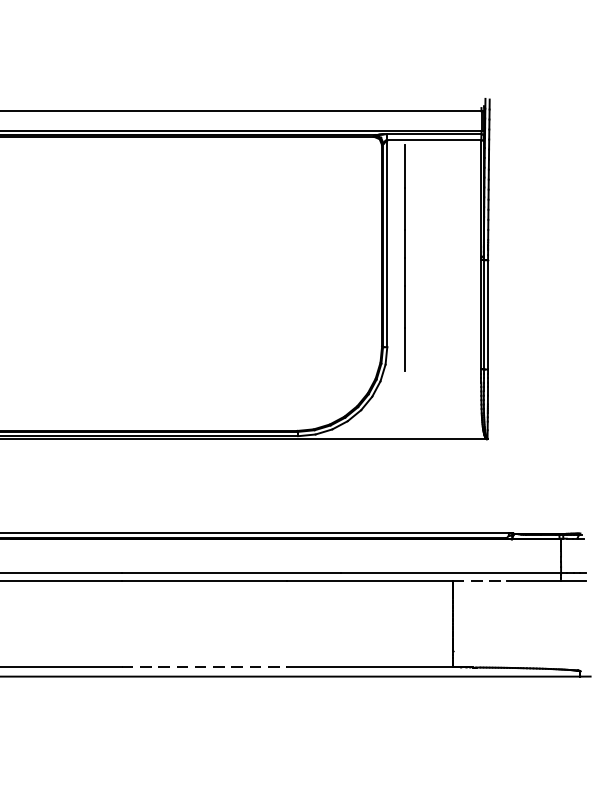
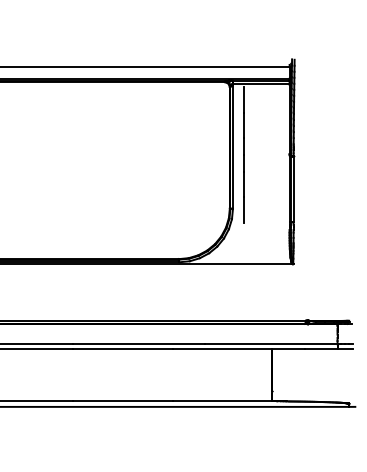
line: (481, 581) -> (289, 349), dashed -> solid
line: (203, 667) -> (122, 401), dashed -> solid

